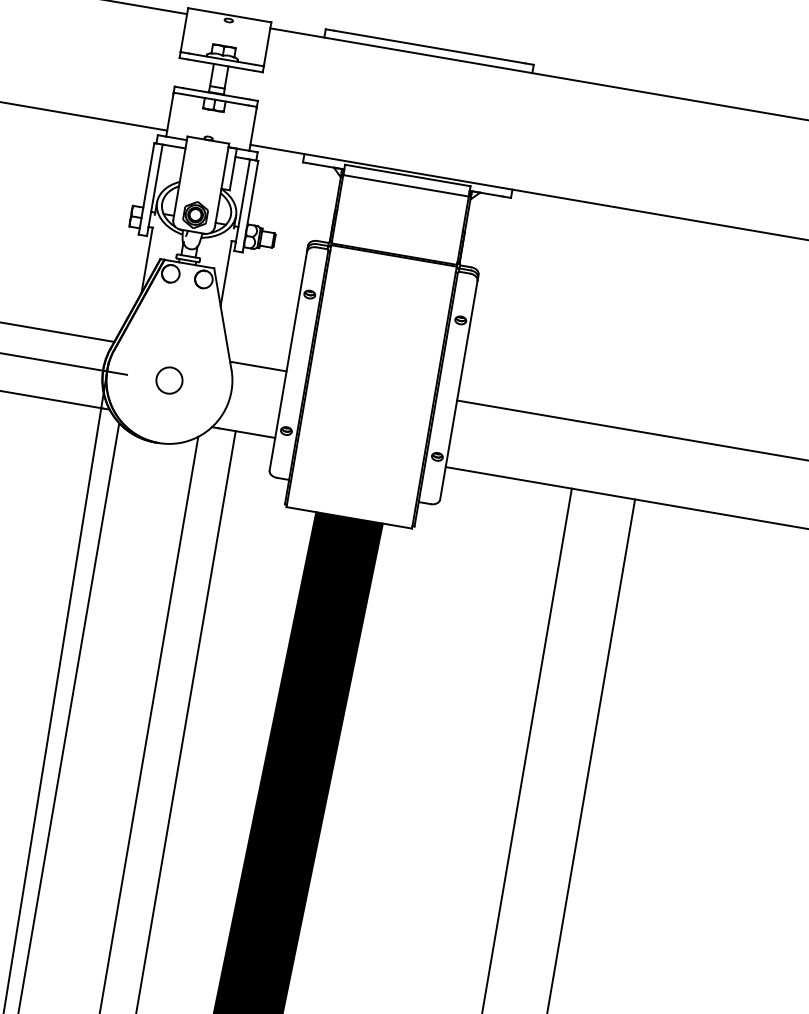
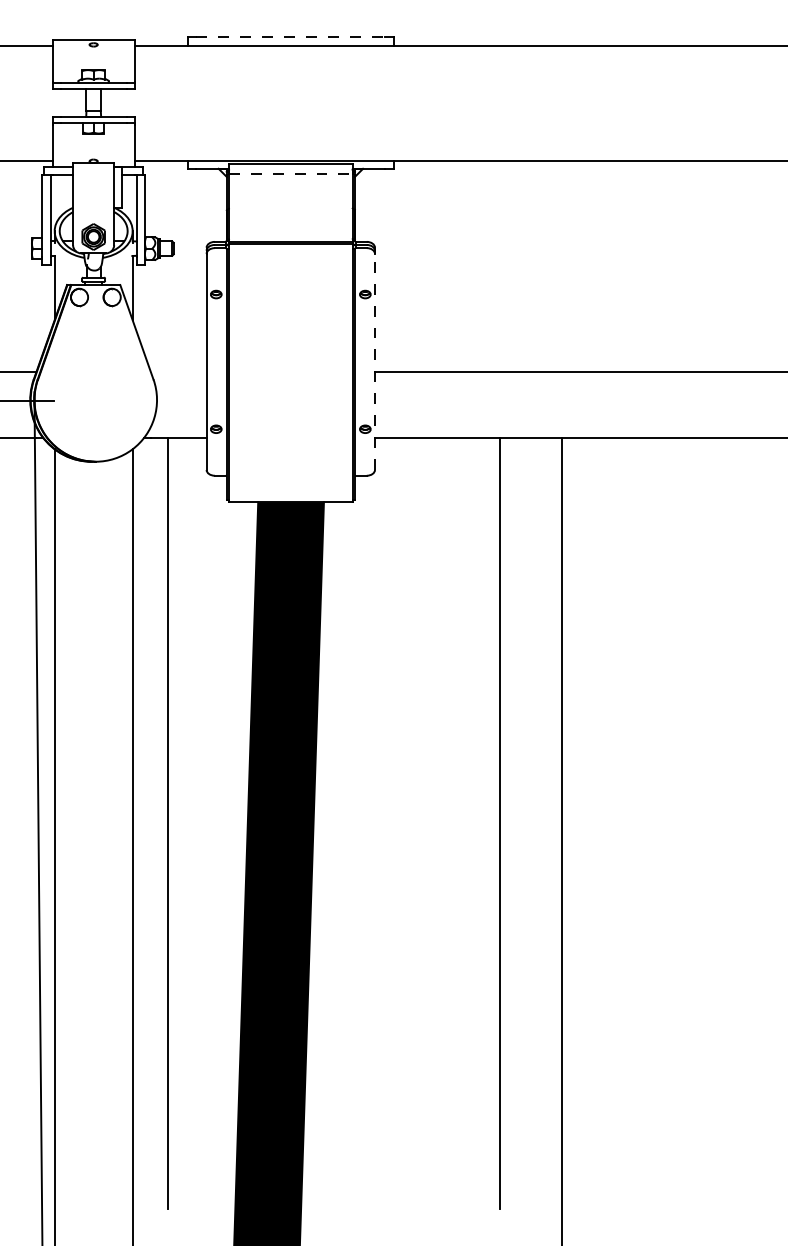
line: (430, 47) -> (291, 37), solid -> dashed
line: (405, 185) -> (290, 174), solid -> dashed
line: (258, 366) -> (178, 372), removed
part: (169, 379) -> (95, 399), removed
line: (458, 389) -> (374, 361), solid -> dashed

